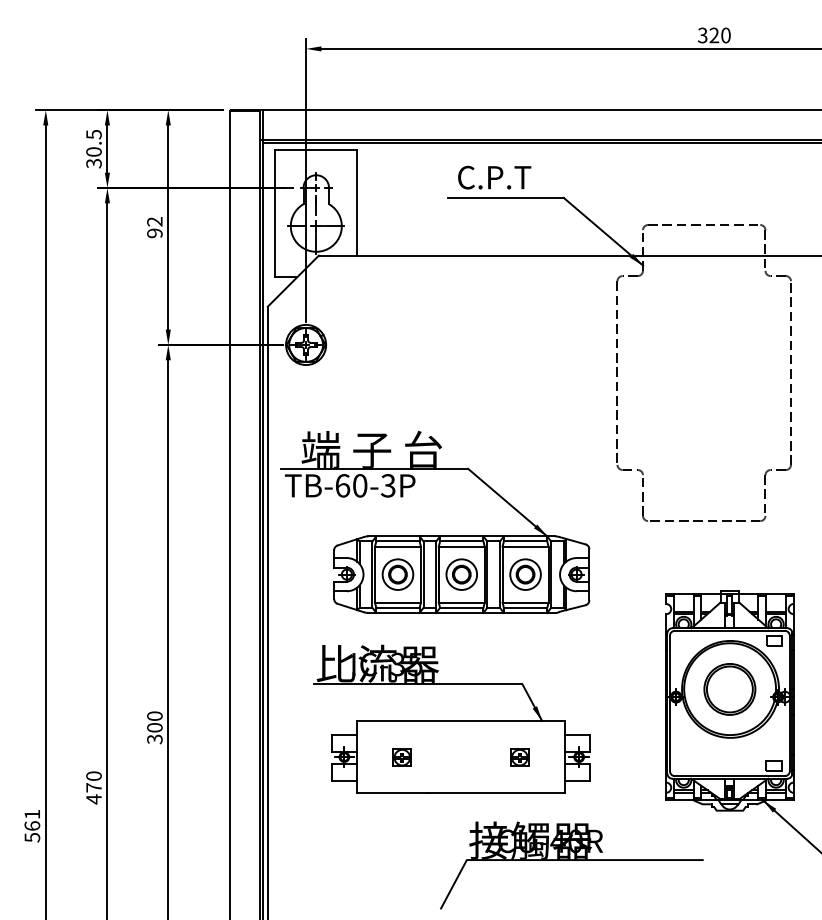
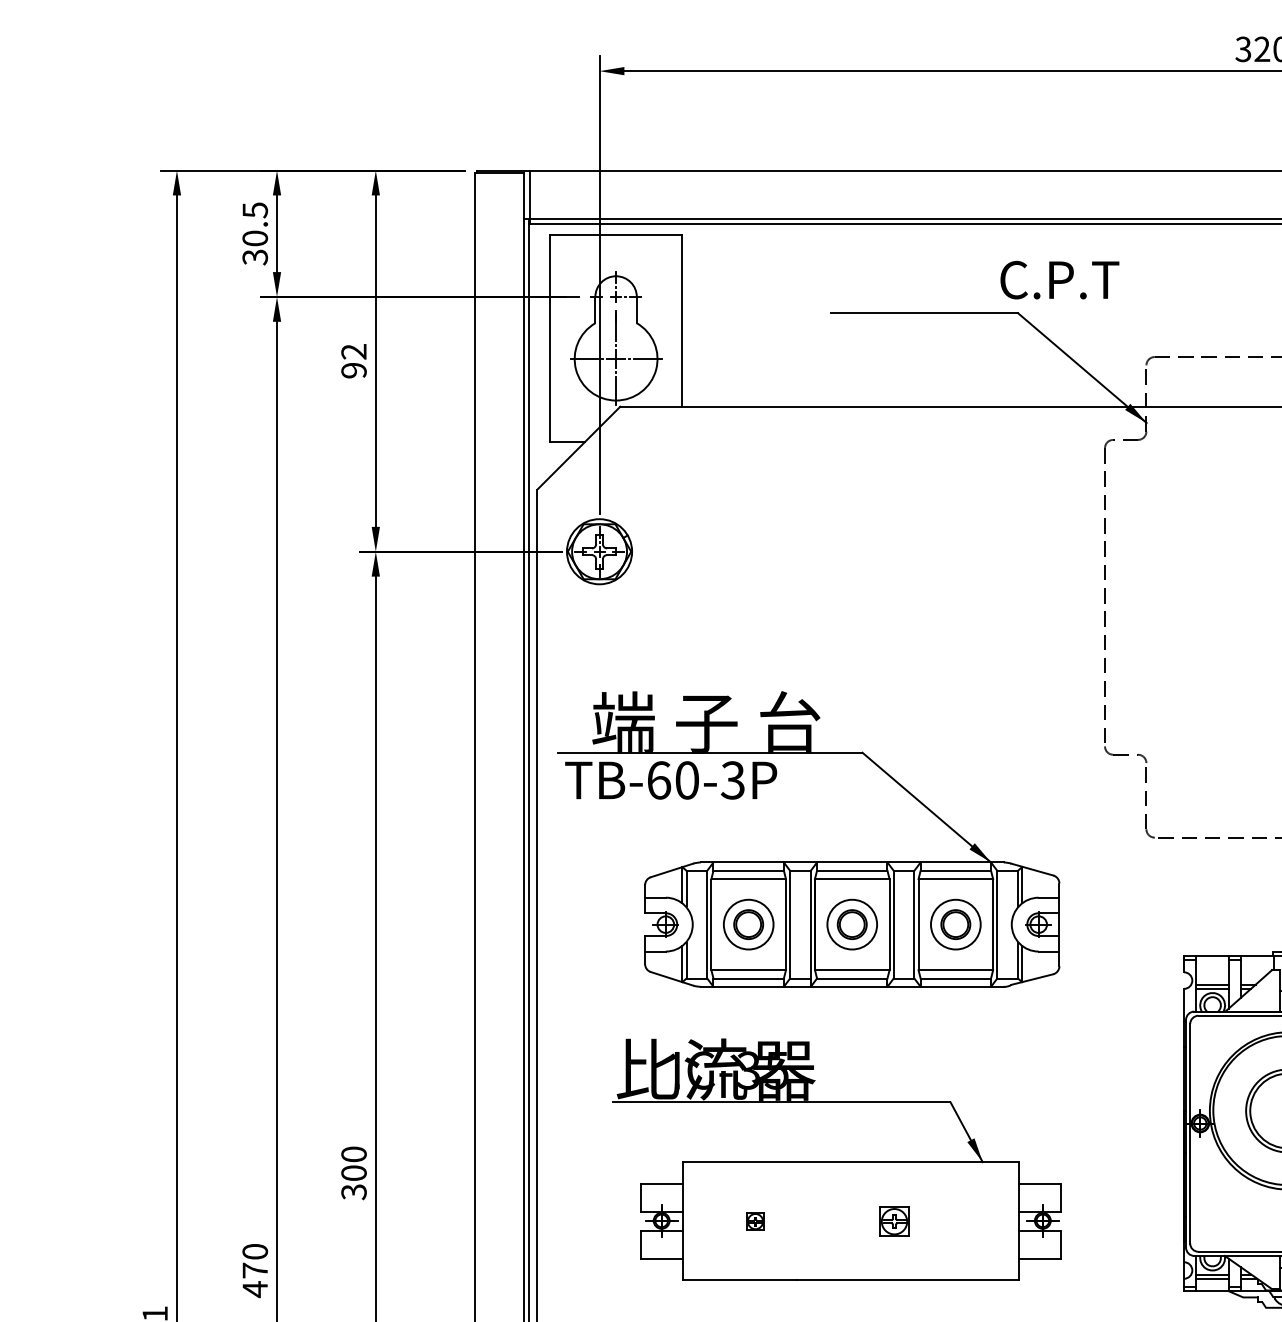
text: (494, 177) -> (1059, 279), moved
part: (401, 757) -> (754, 1221), size x0.6
part: (519, 757) -> (894, 1221), moved

